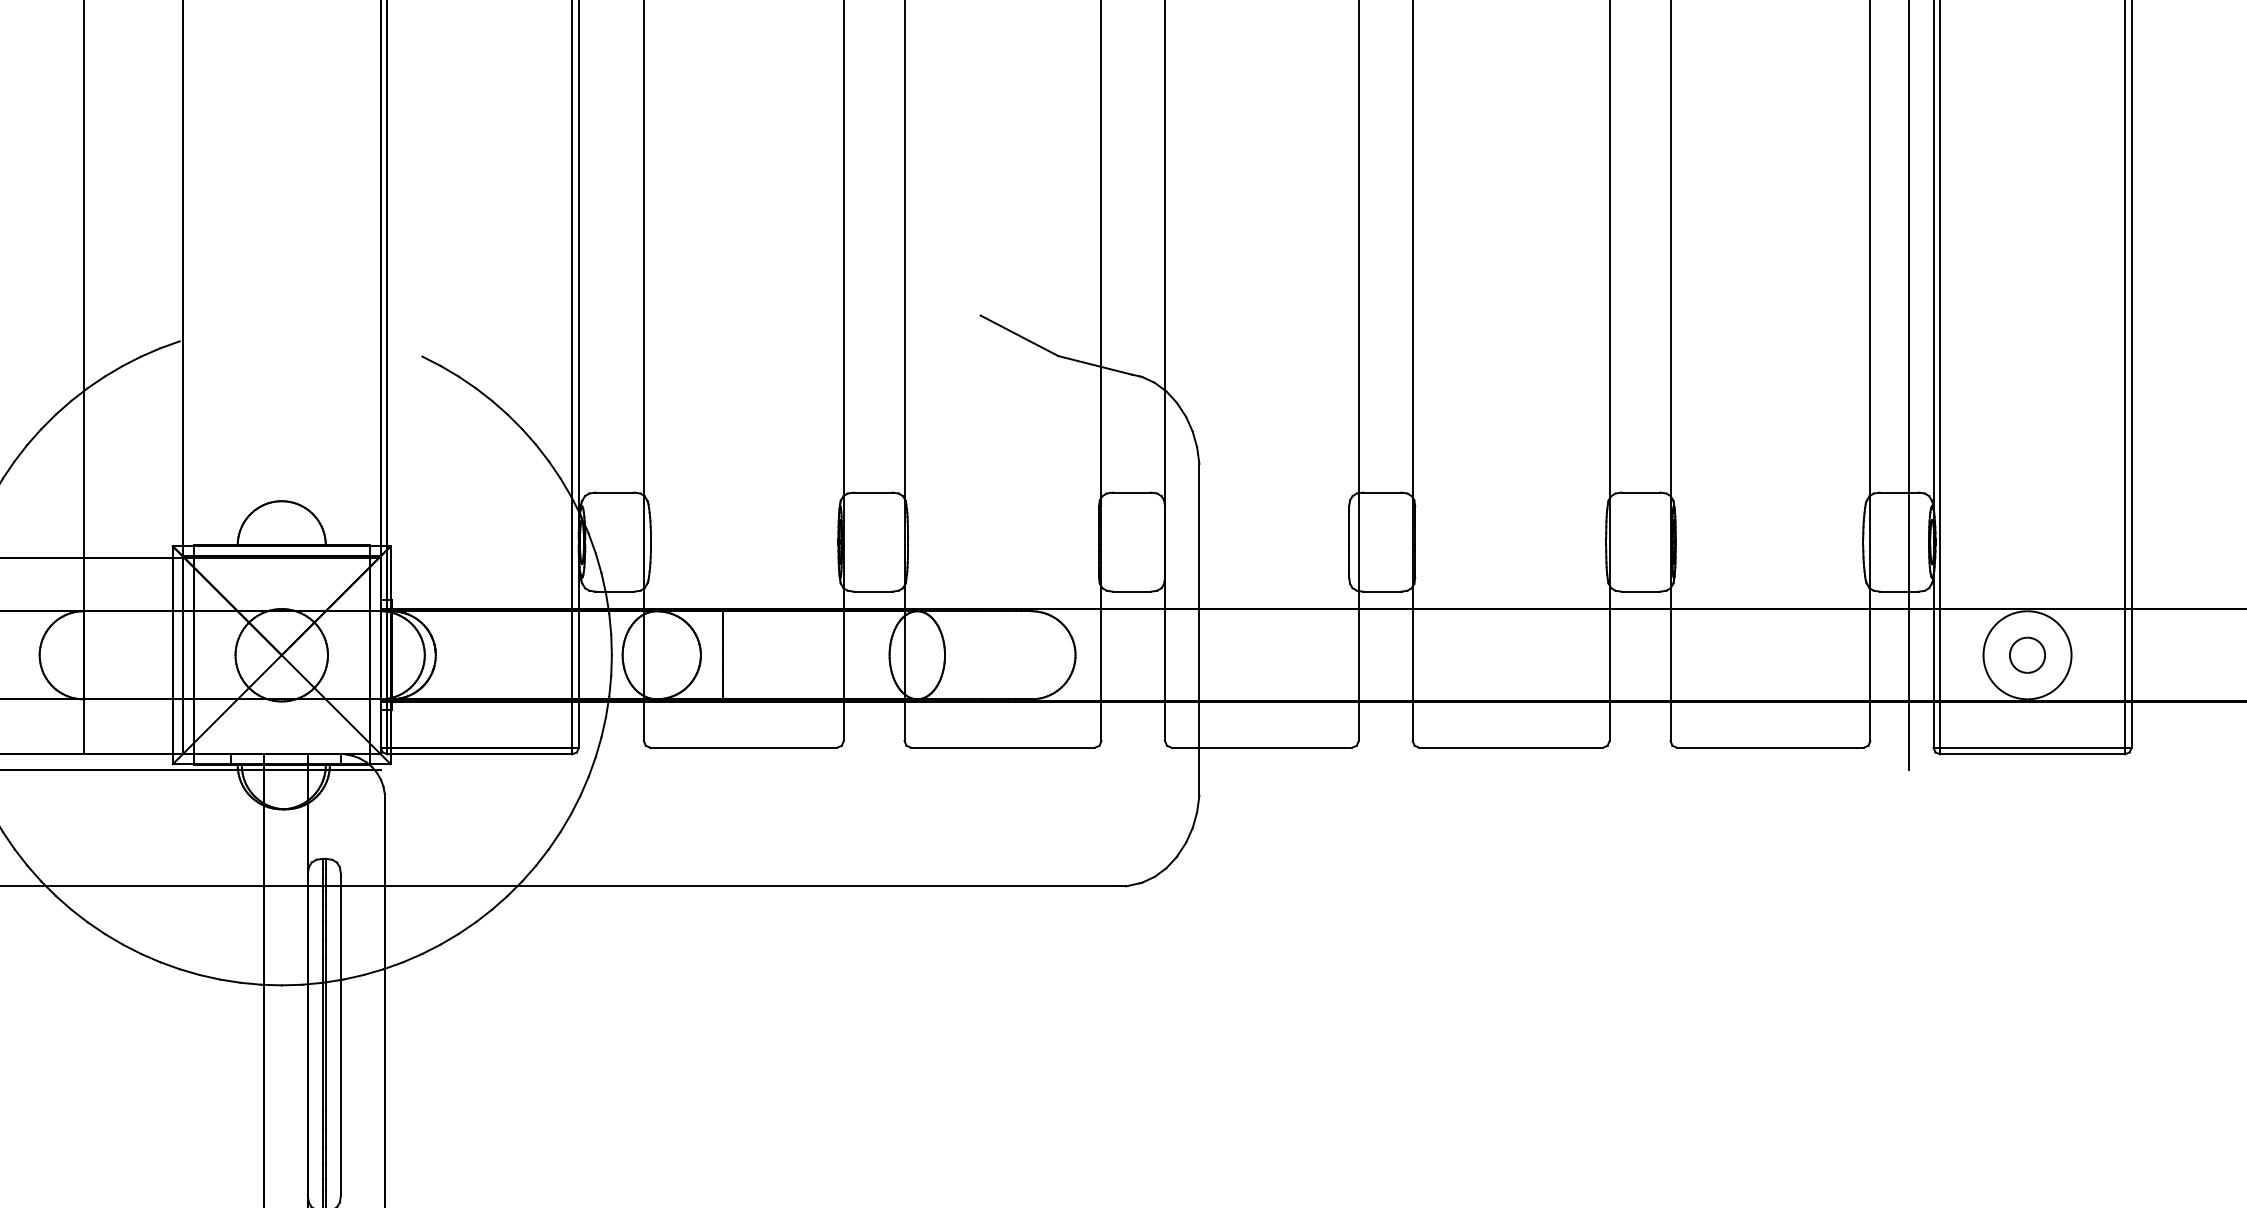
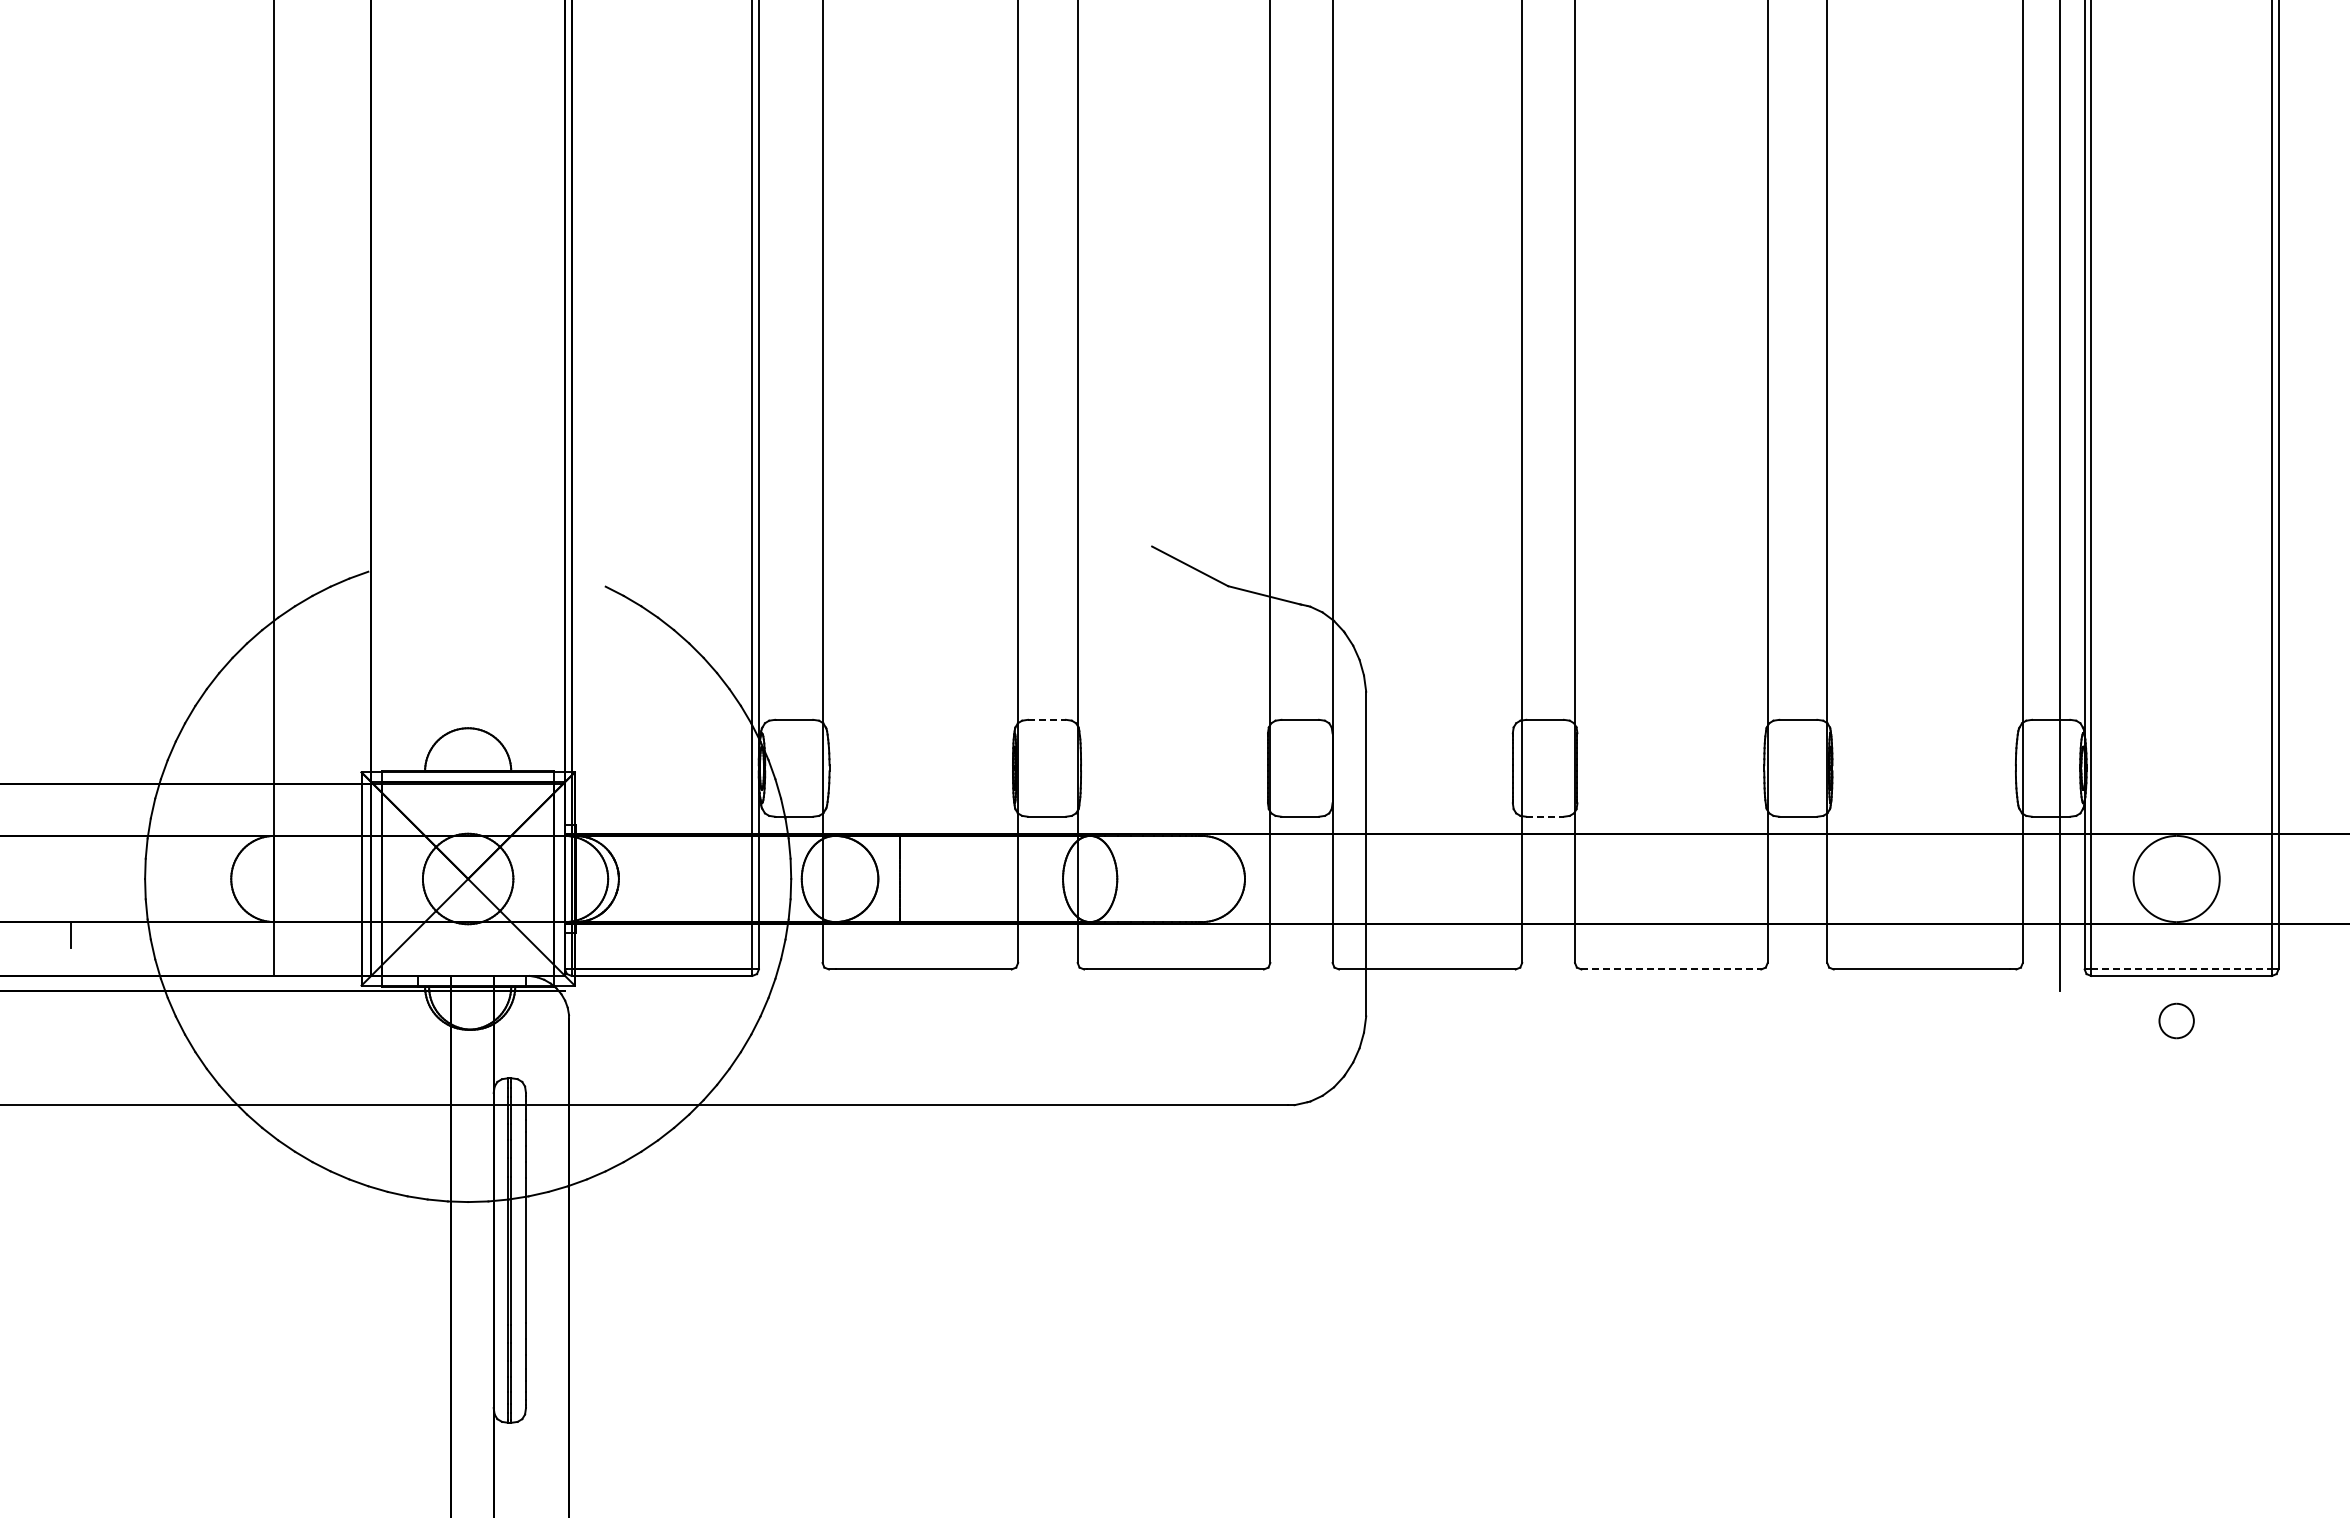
line: (873, 492) -> (1047, 719), solid -> dashed
line: (1382, 591) -> (1545, 816), solid -> dashed
part: (2027, 654) -> (2176, 1020), moved
line: (1510, 747) -> (1670, 969), solid -> dashed
line: (2033, 747) -> (2182, 969), solid -> dashed

